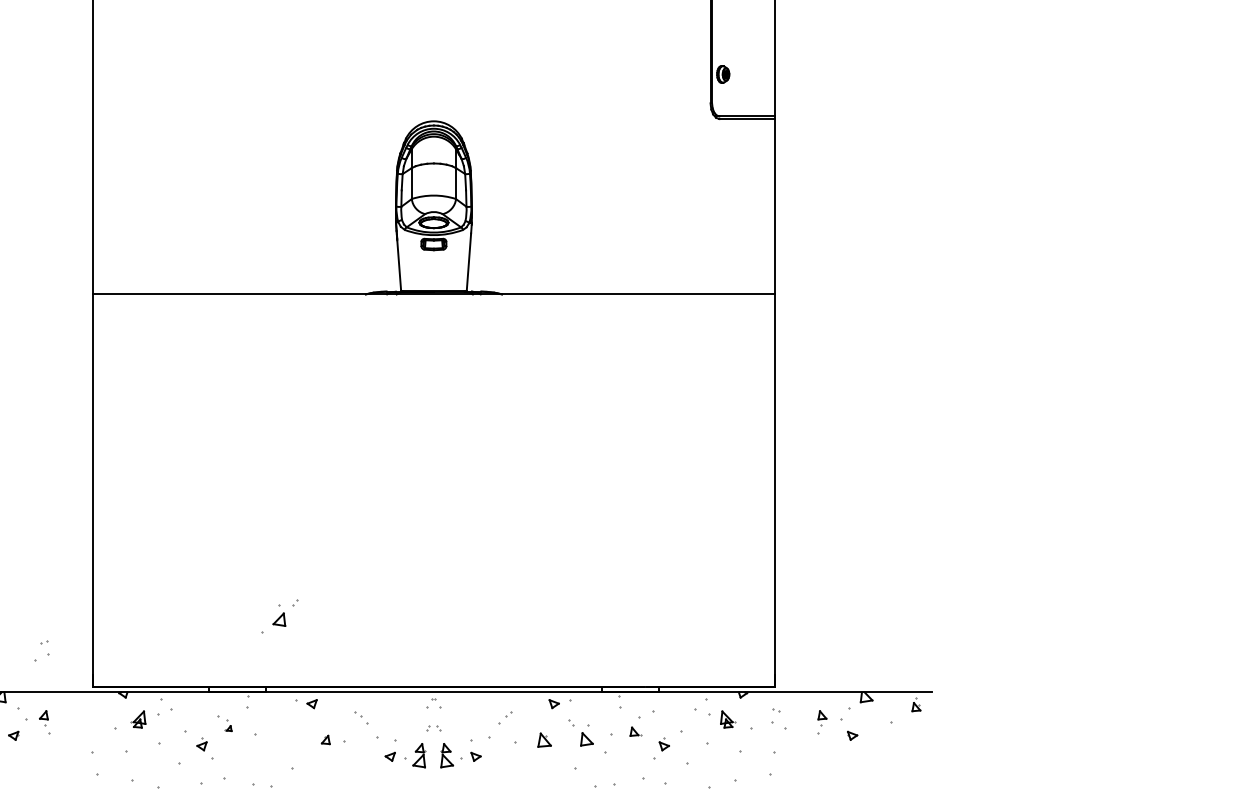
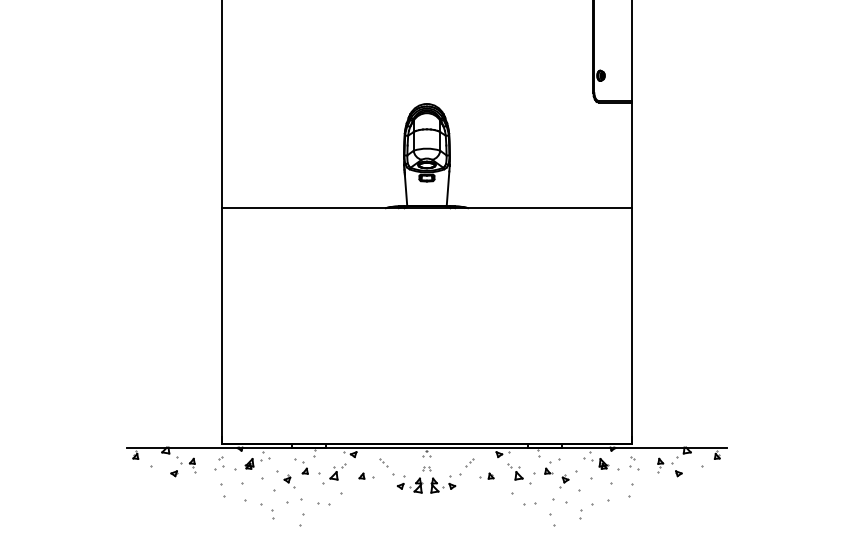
part: (280, 615) -> (334, 473), moved
part: (42, 650) -> (219, 463), moved
part: (225, 723) -> (301, 466), size x1.67
part: (532, 738) -> (486, 475), size x0.62

